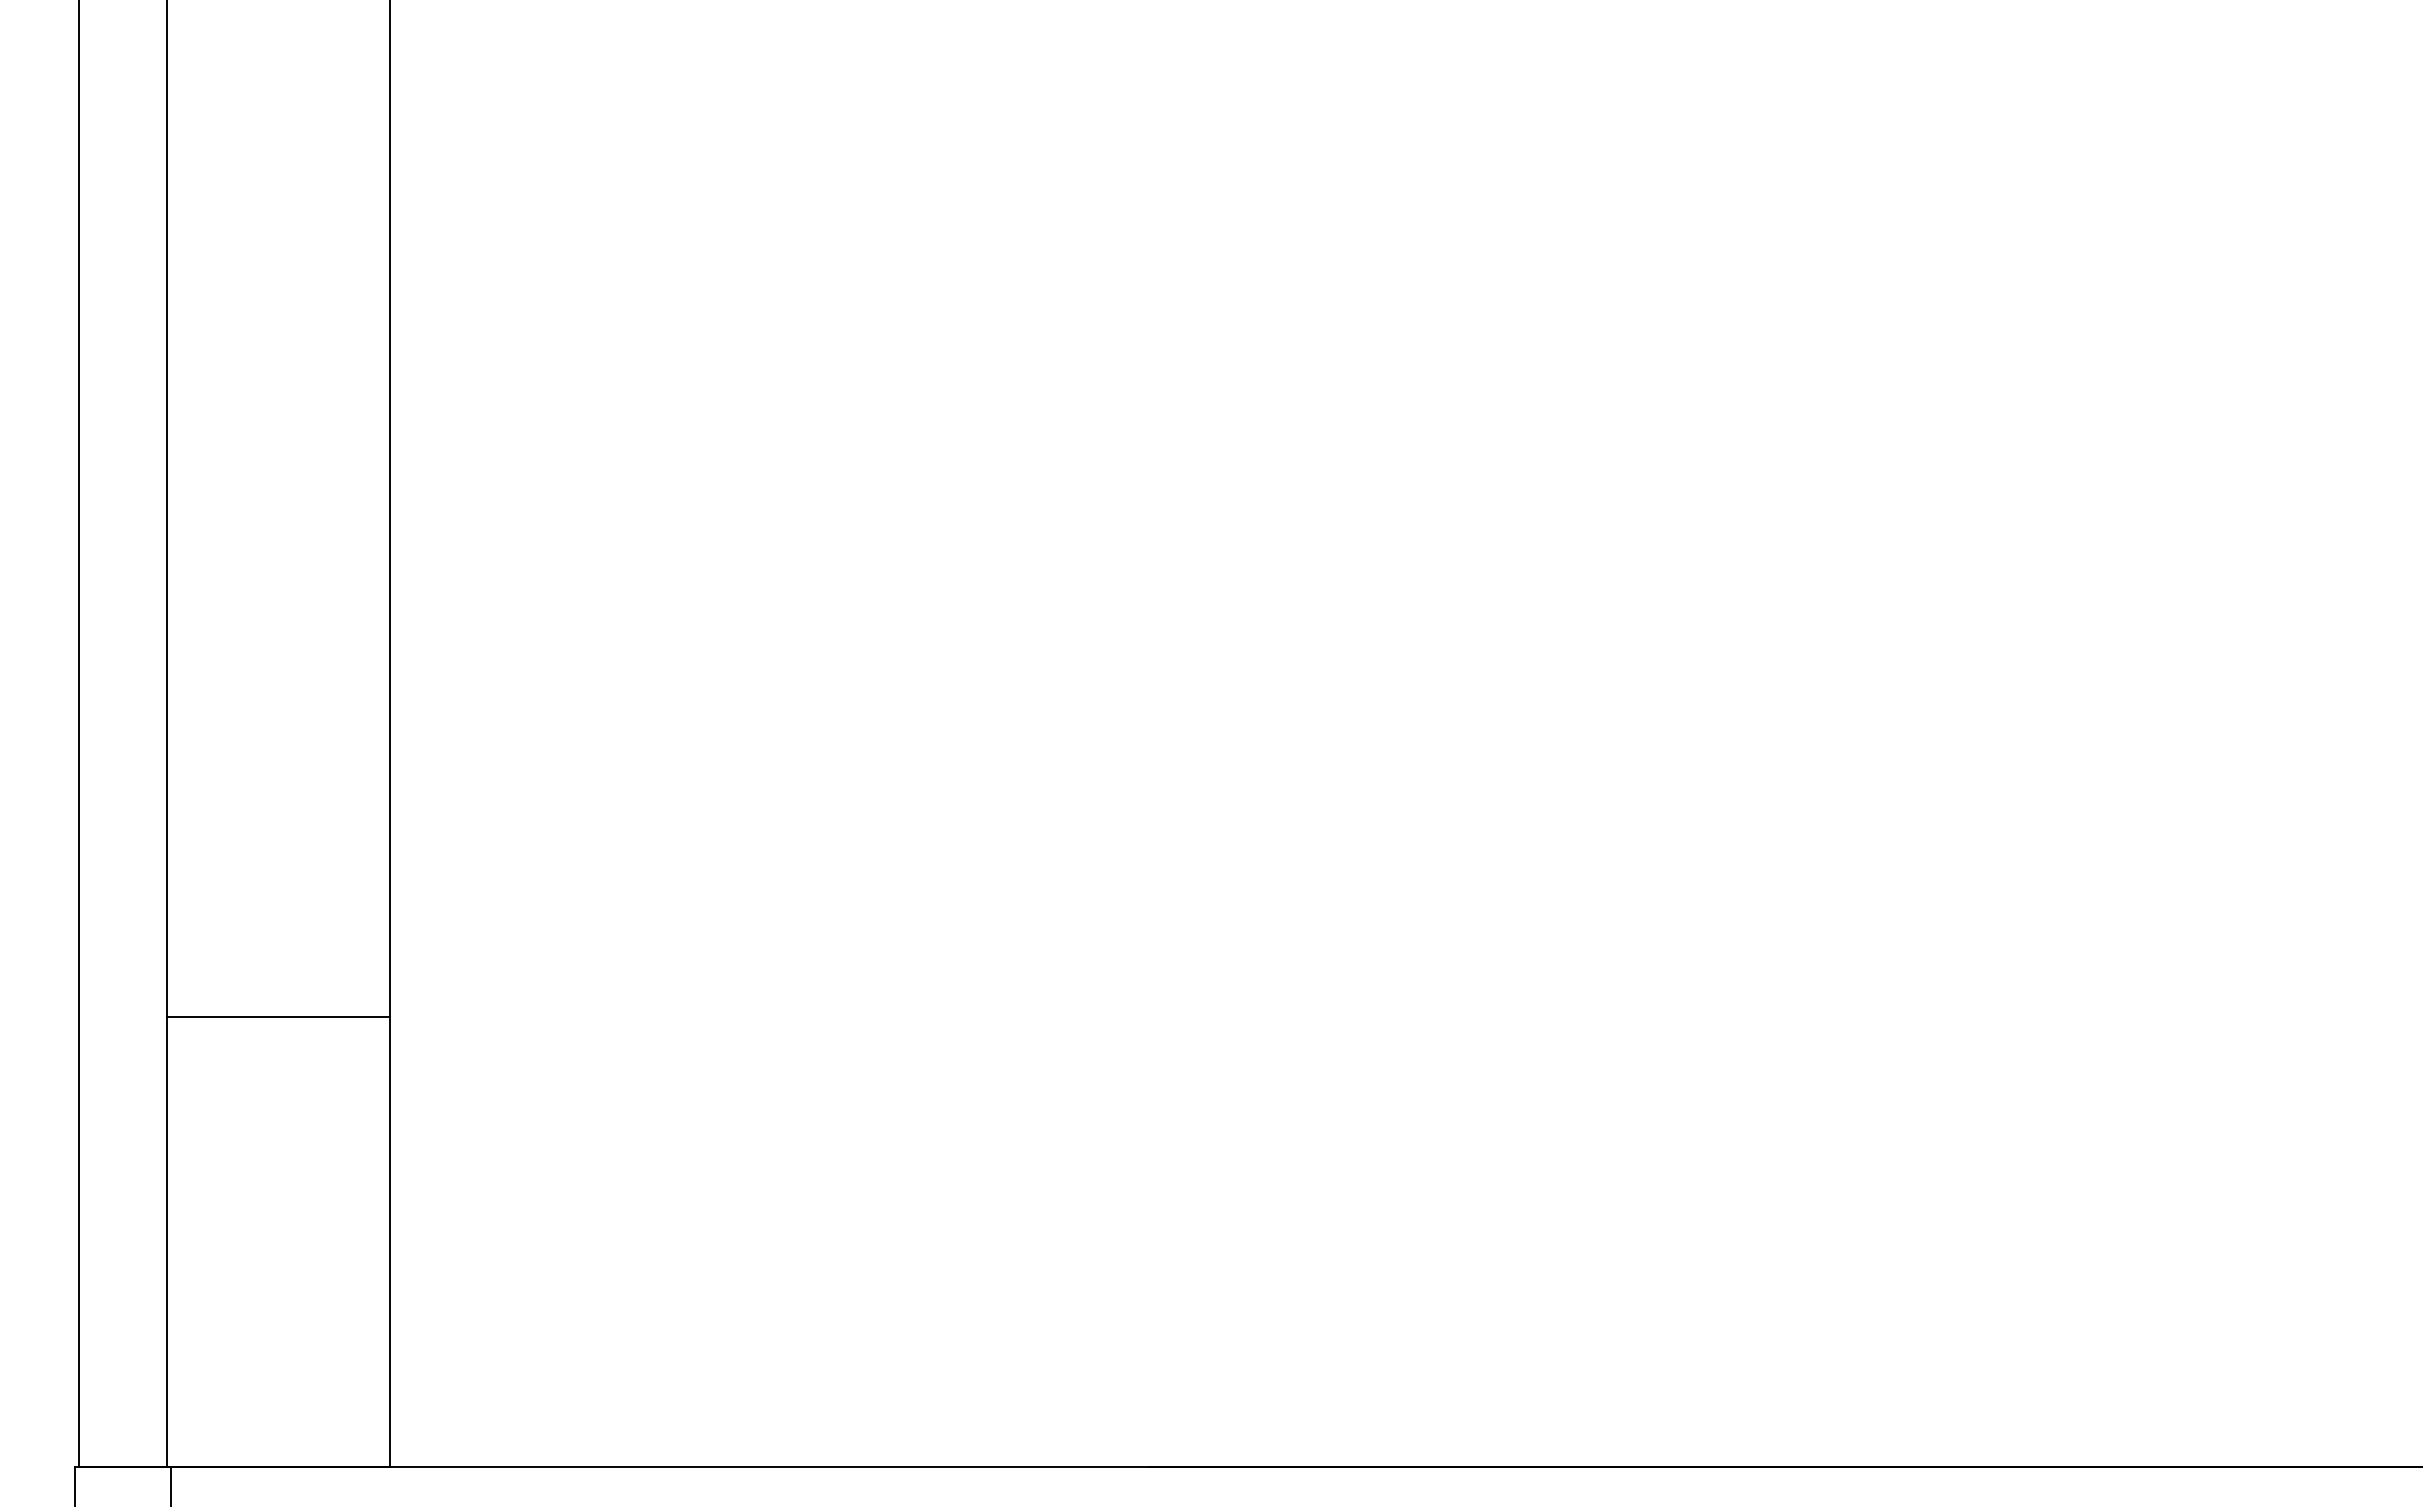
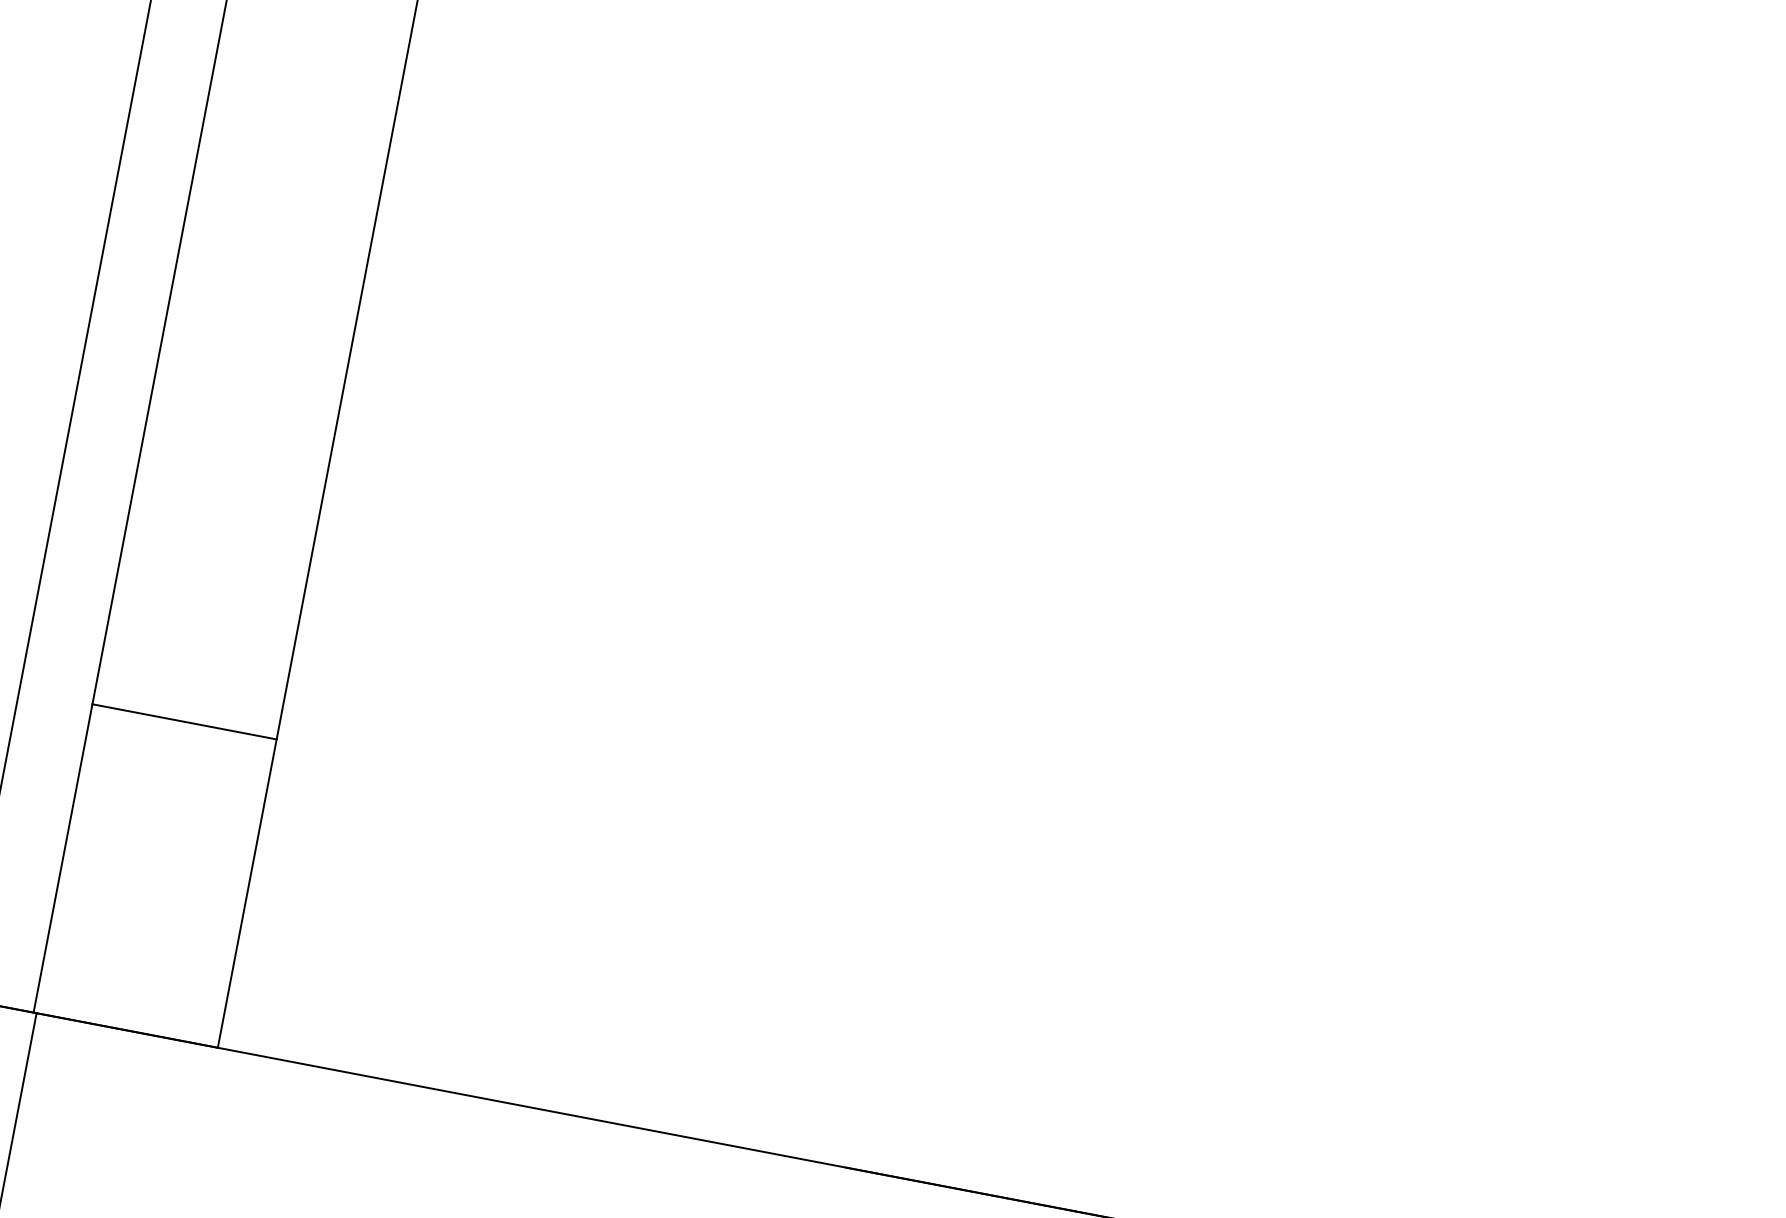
line: (278, 1016) -> (184, 721), moved

